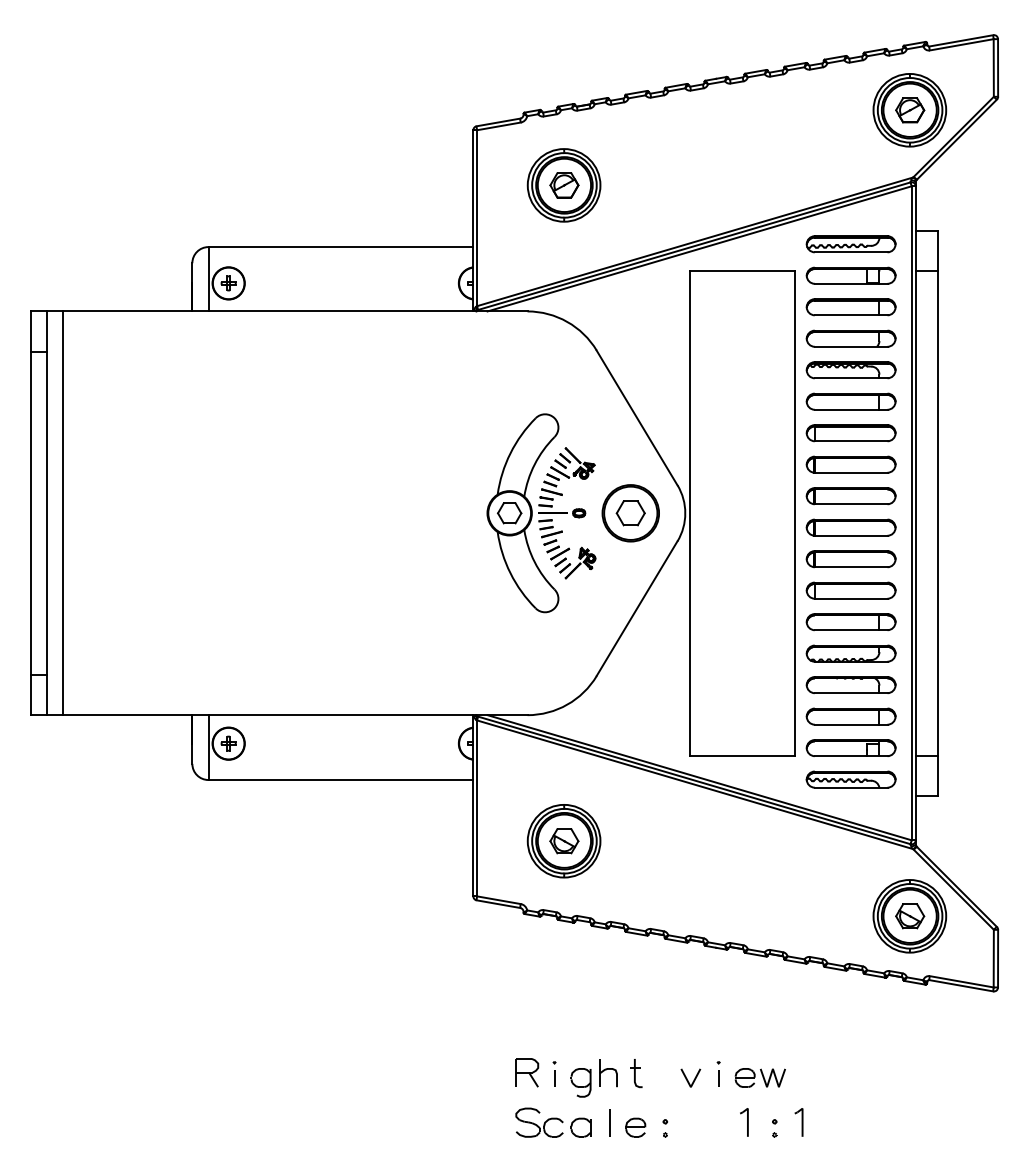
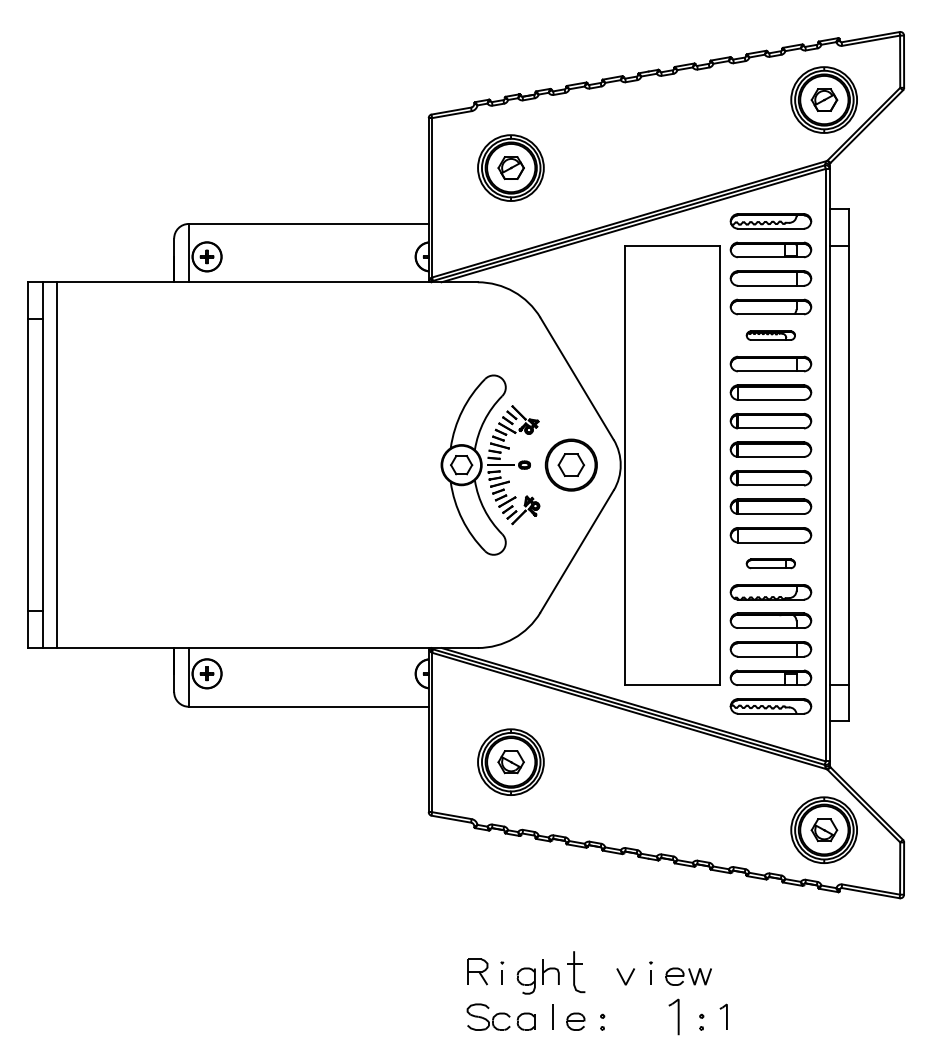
part: (850, 370) -> (770, 335), size x0.6
part: (850, 622) -> (770, 564), size x0.6
part: (636, 1073) -> (576, 972), size x1.6
part: (744, 1122) -> (674, 1017), size x1.4

